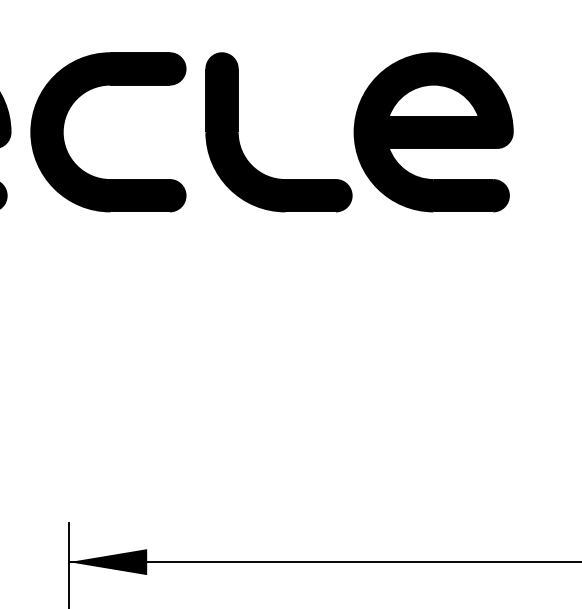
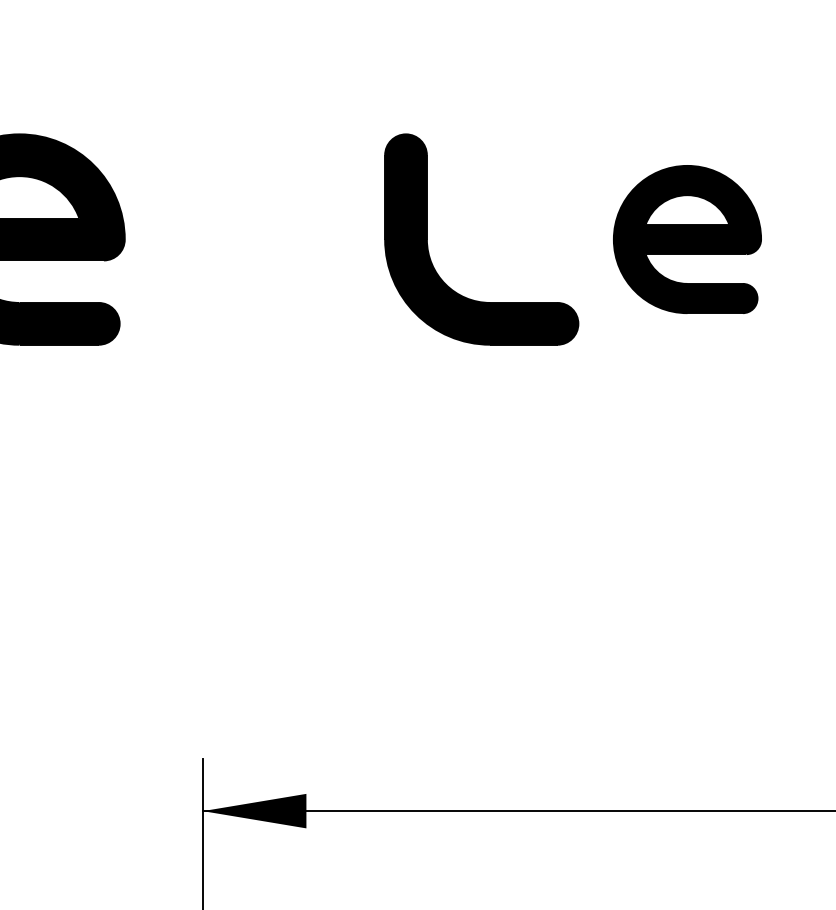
part: (63, 132) -> (195, 239), removed
part: (433, 132) -> (687, 239), size x0.7

